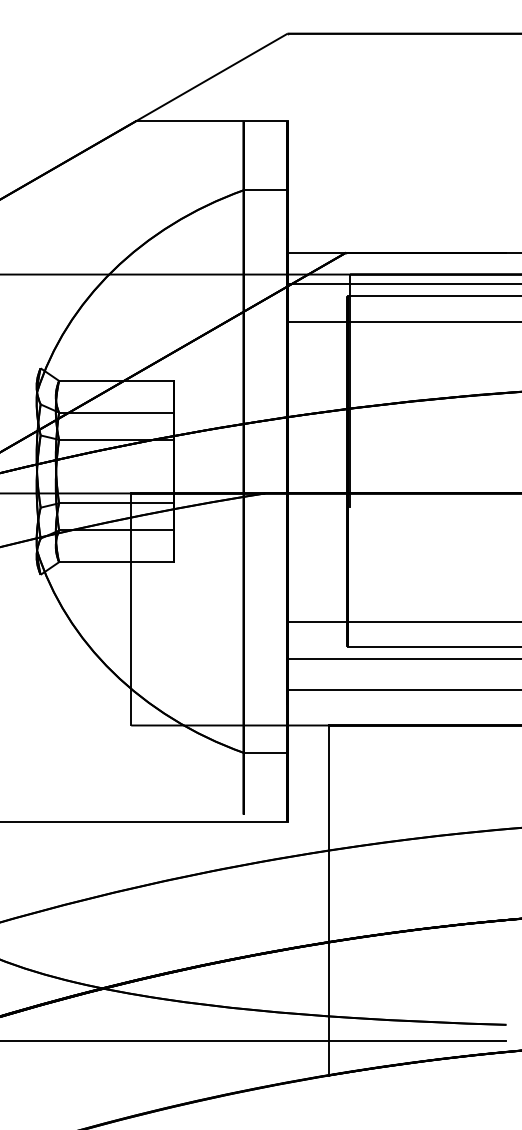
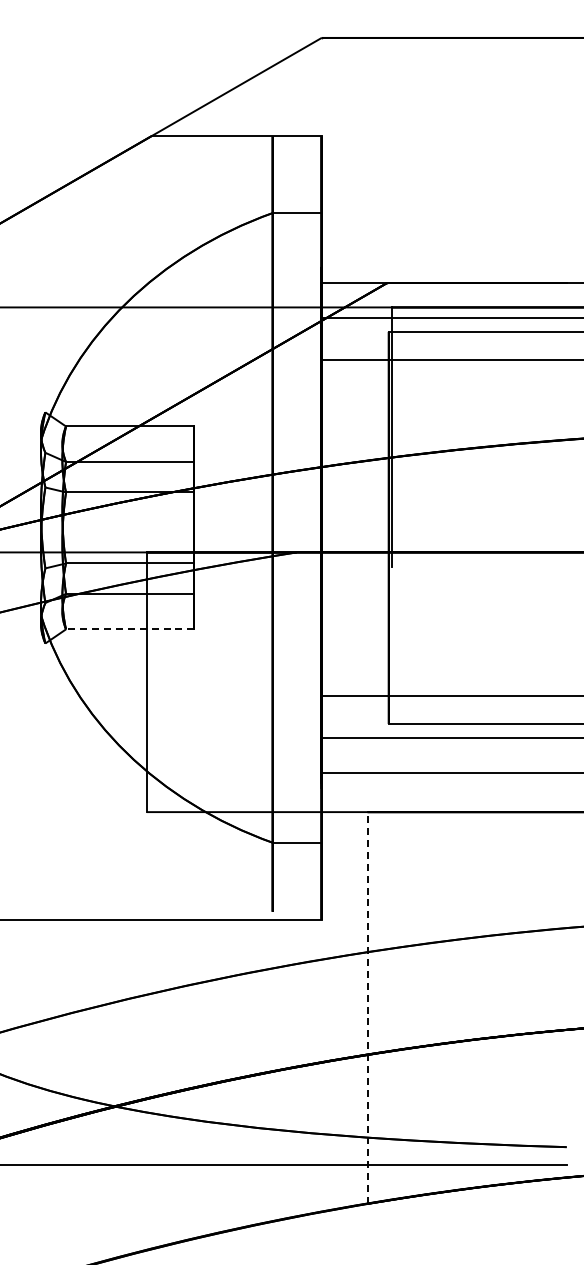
line: (115, 562) -> (129, 629), solid -> dashed
line: (328, 900) -> (367, 1008), solid -> dashed

